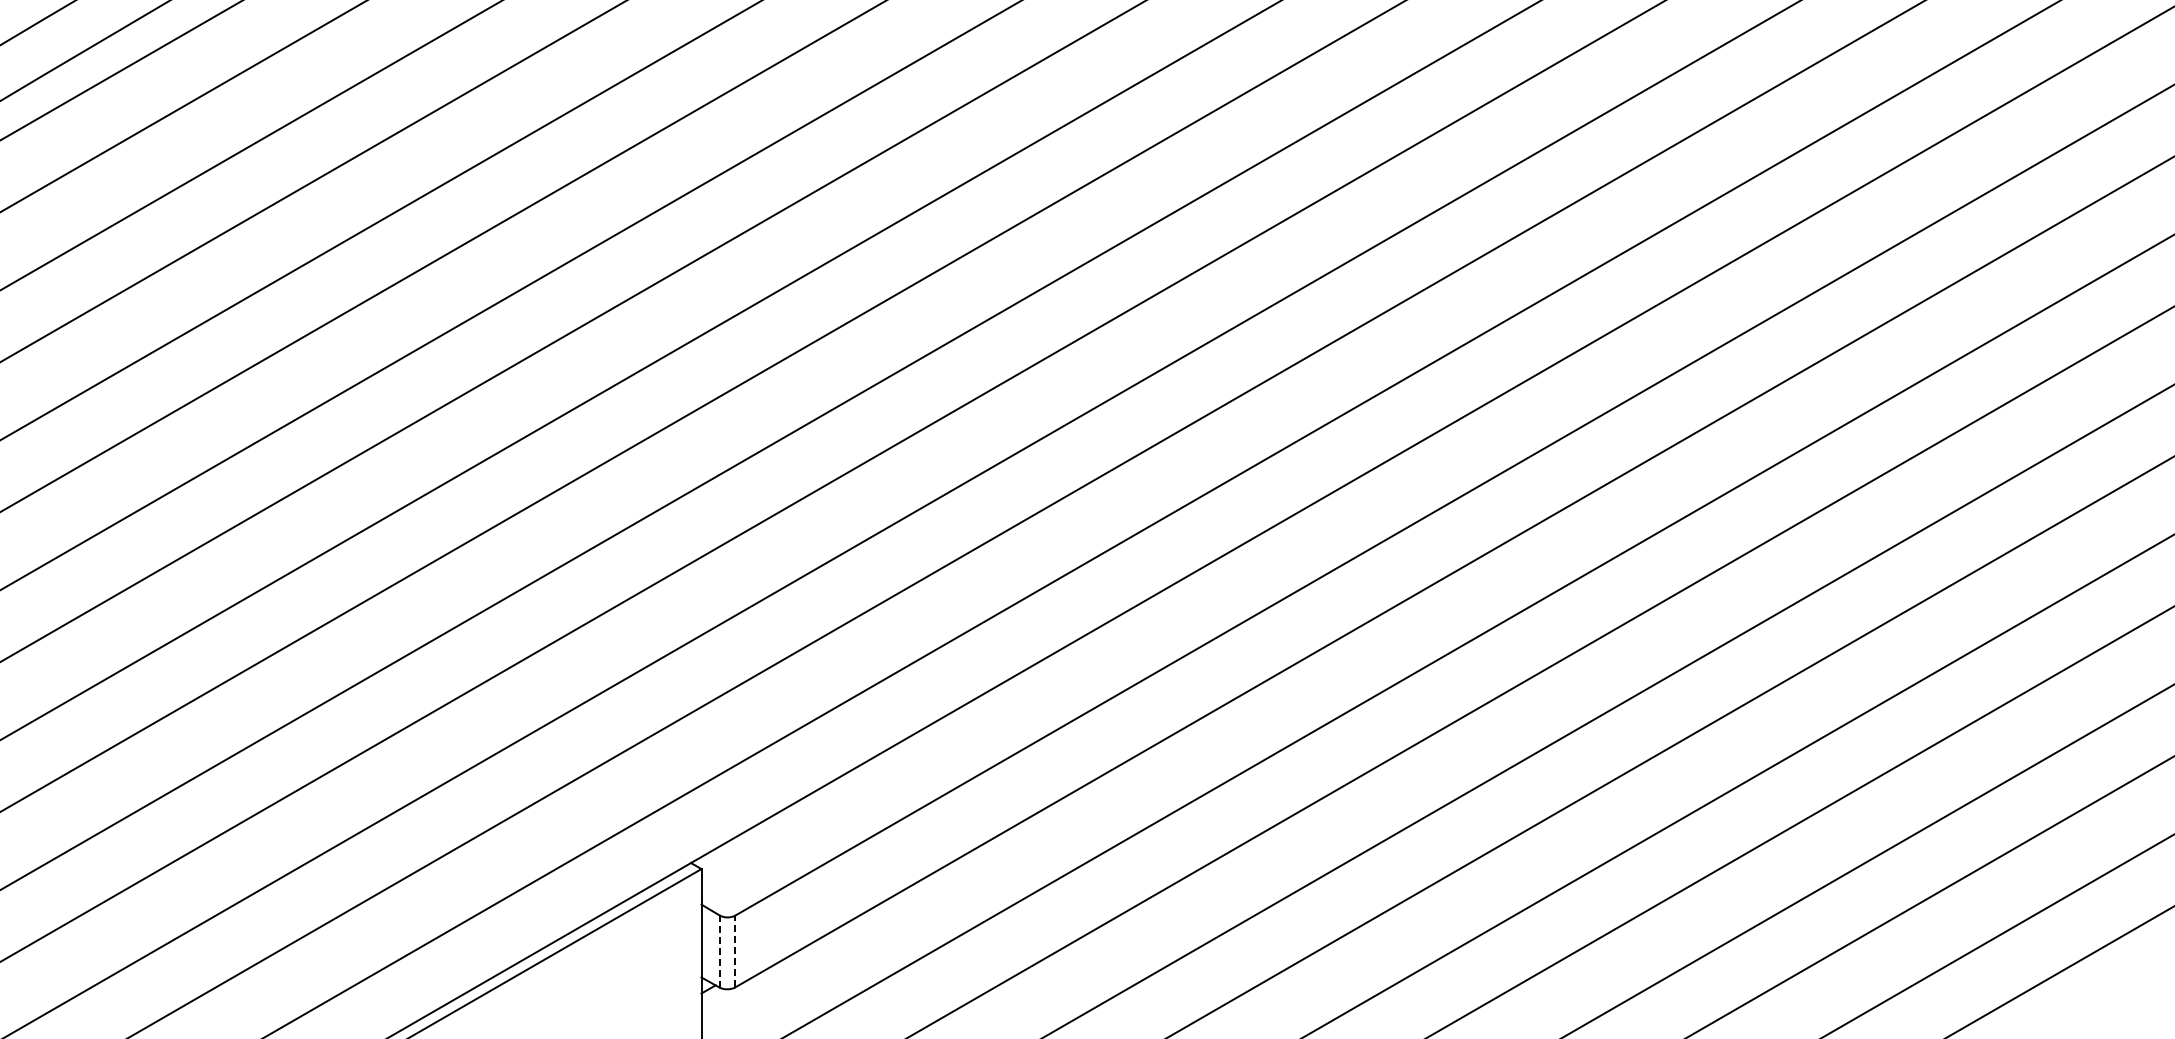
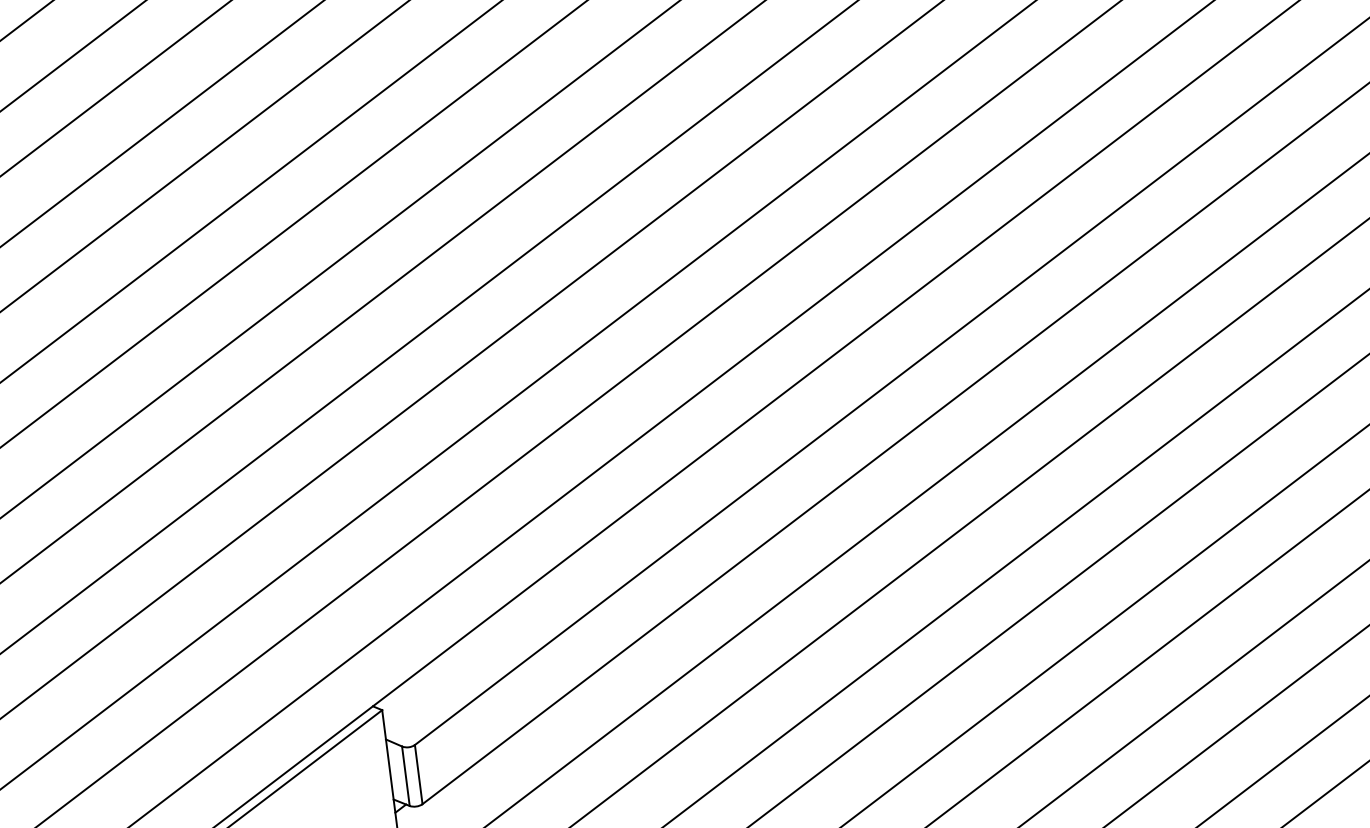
line: (735, 951) -> (418, 774), dashed -> solid
line: (719, 952) -> (405, 777), dashed -> solid

